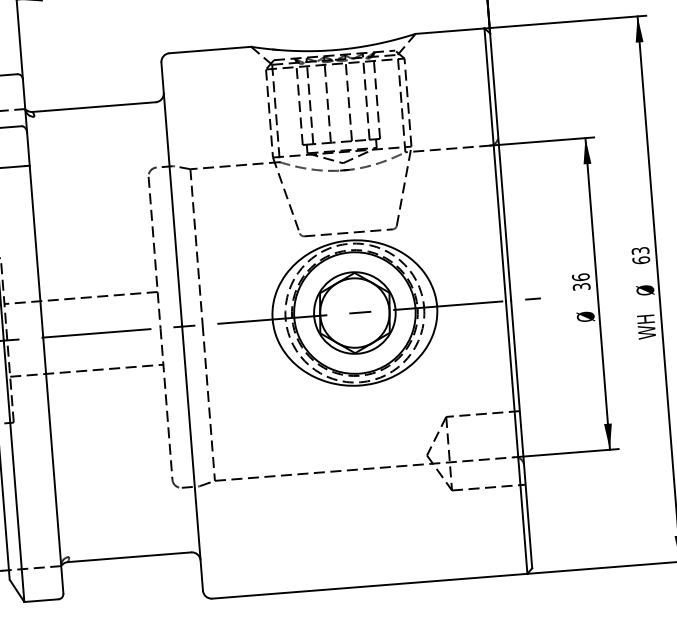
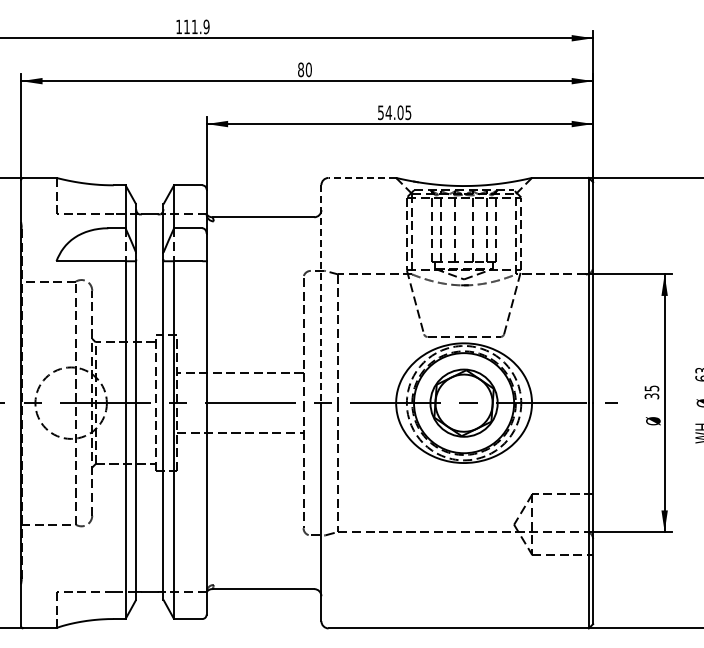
line: (210, 49) -> (362, 177), solid -> dashed
line: (171, 195) -> (321, 294), solid -> dashed
text: (580, 277) -> (651, 388), 36 -> 35

